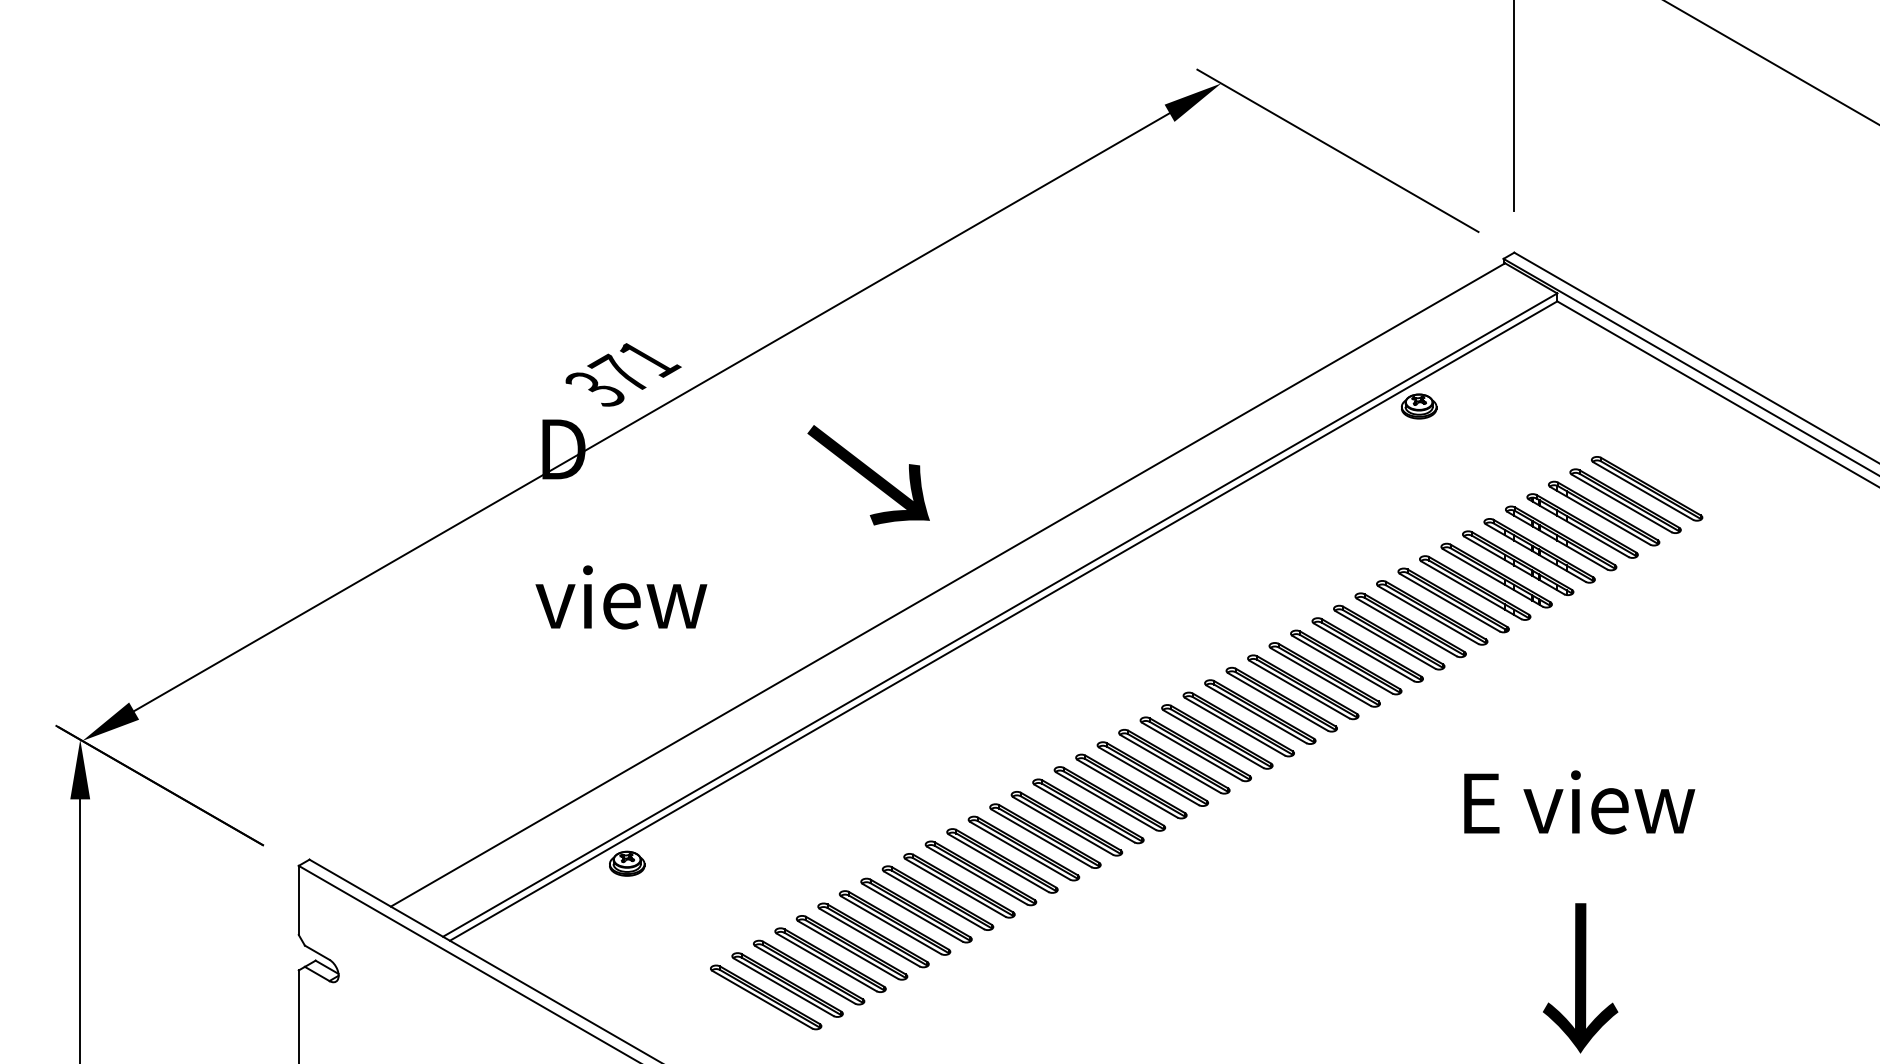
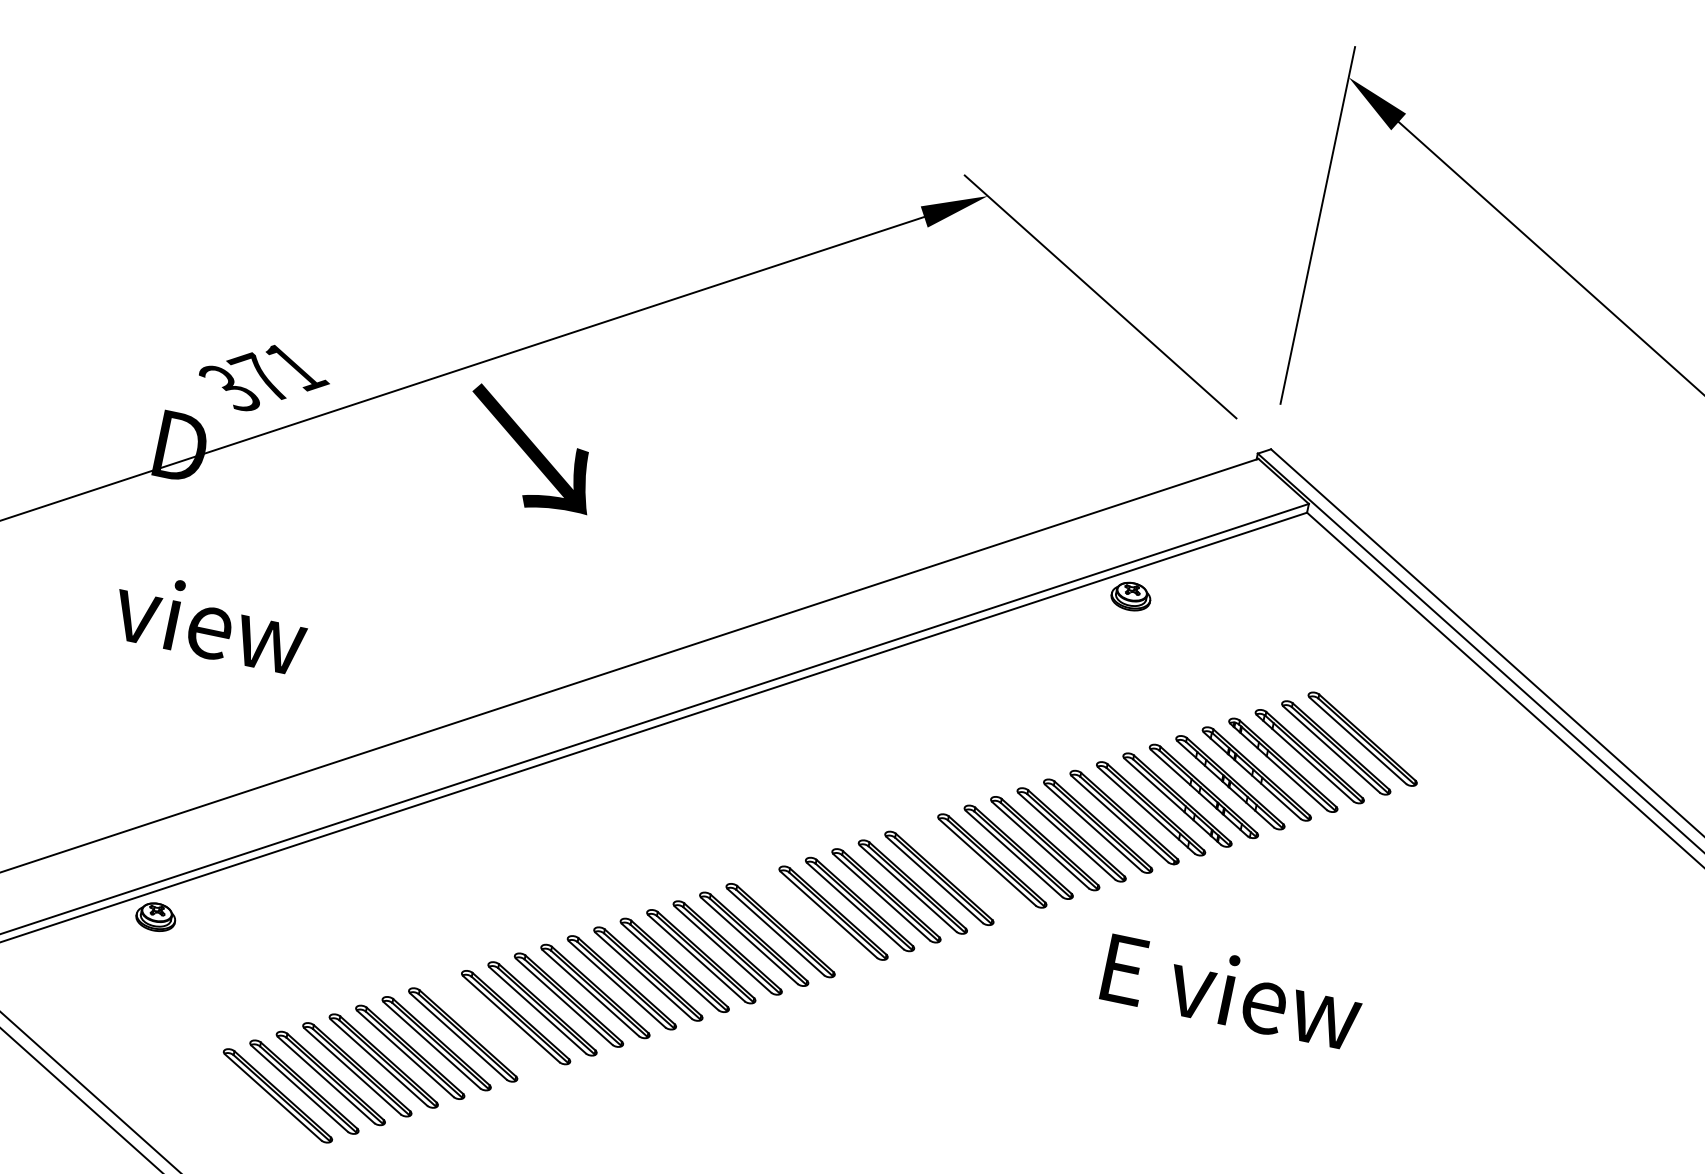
text: (868, 475) -> (530, 451), moved
part: (1324, 674) -> (965, 869), removed
part: (1195, 749) -> (806, 922), removed
text: (1579, 802) -> (1232, 991), moved
part: (937, 897) -> (489, 1025), removed

